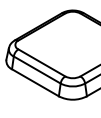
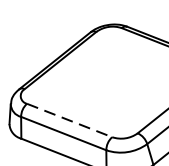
line: (42, 63) -> (70, 121), solid -> dashed

